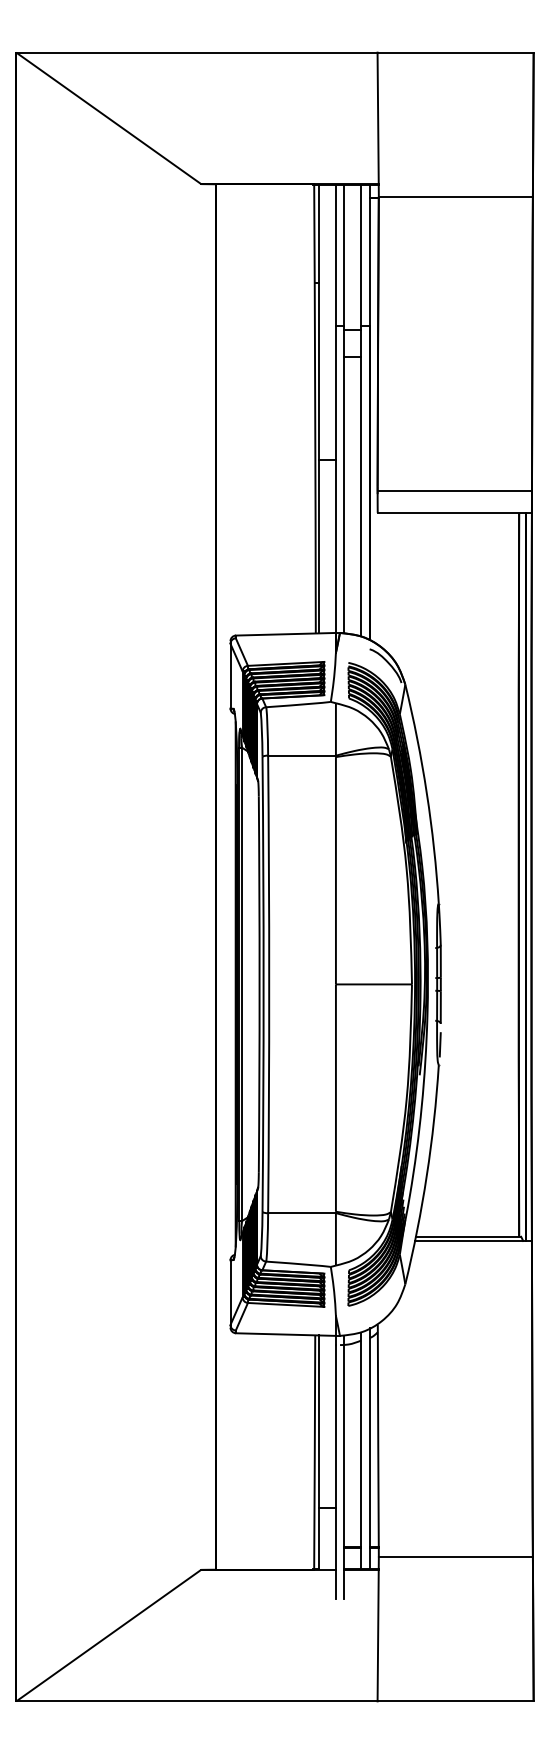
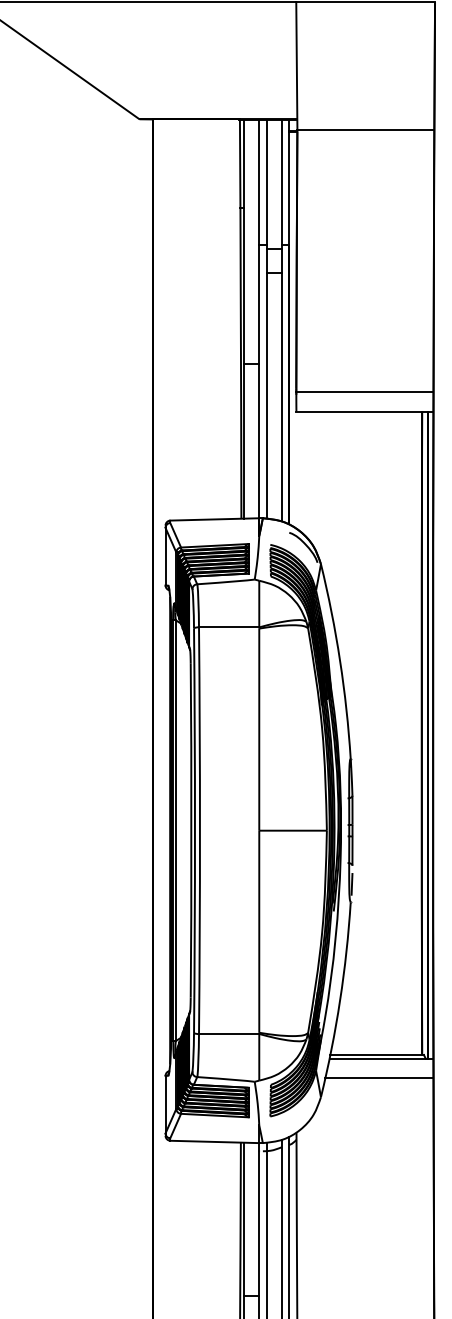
line: (470, 1263) -> (378, 1078), added

